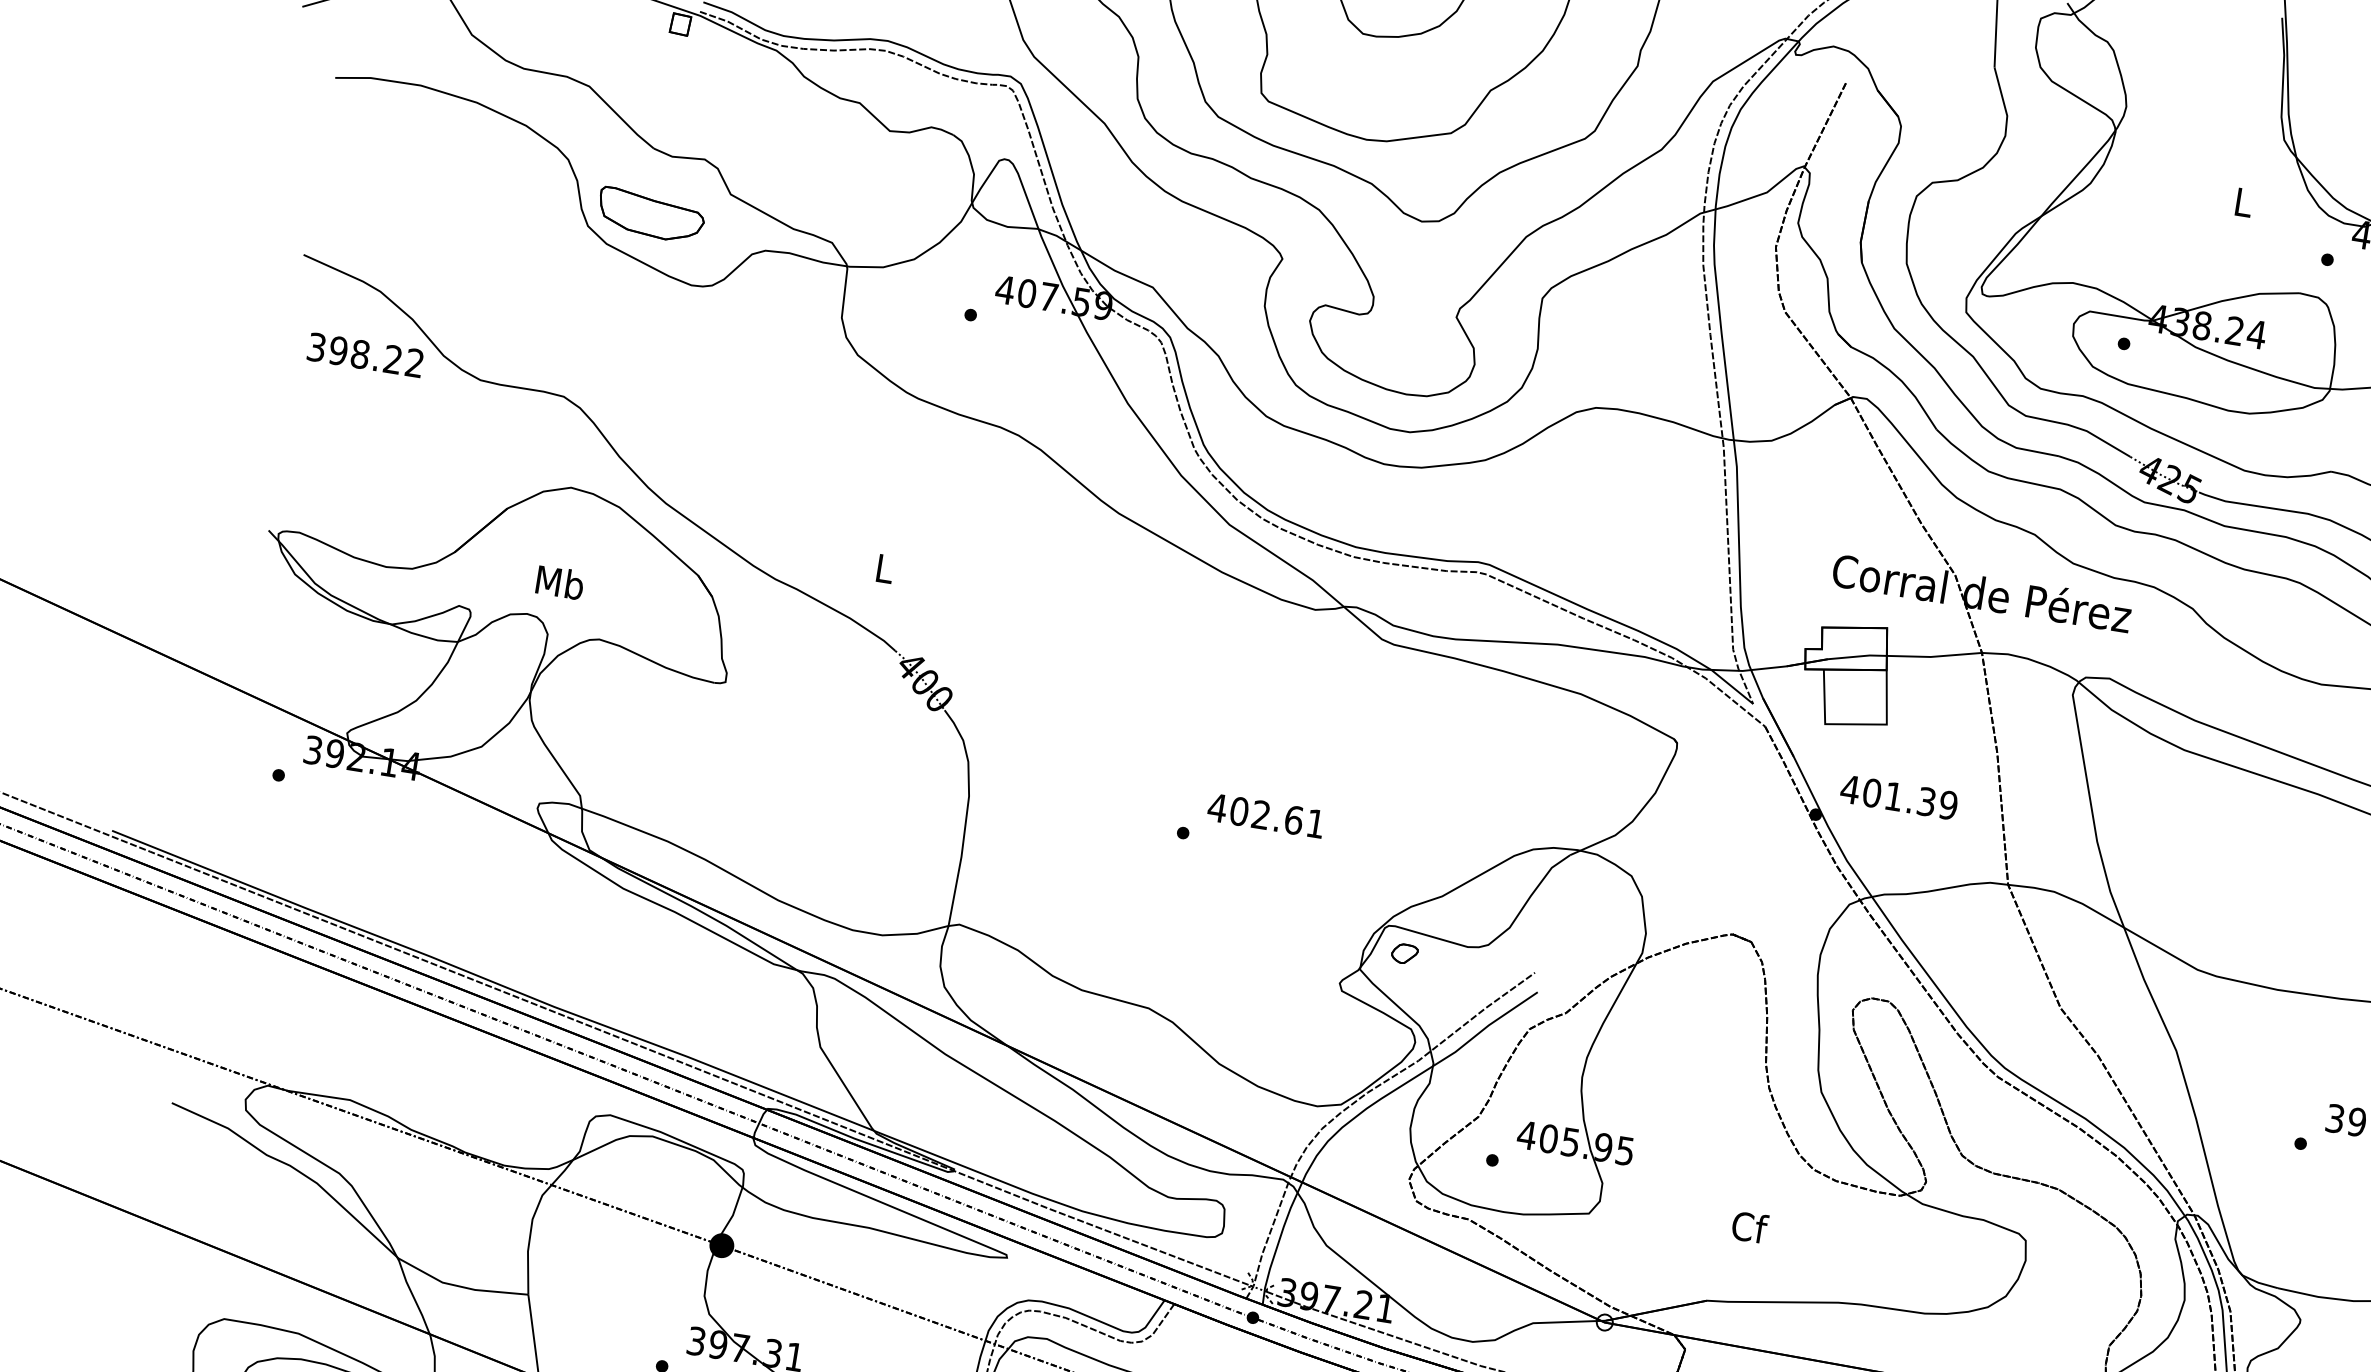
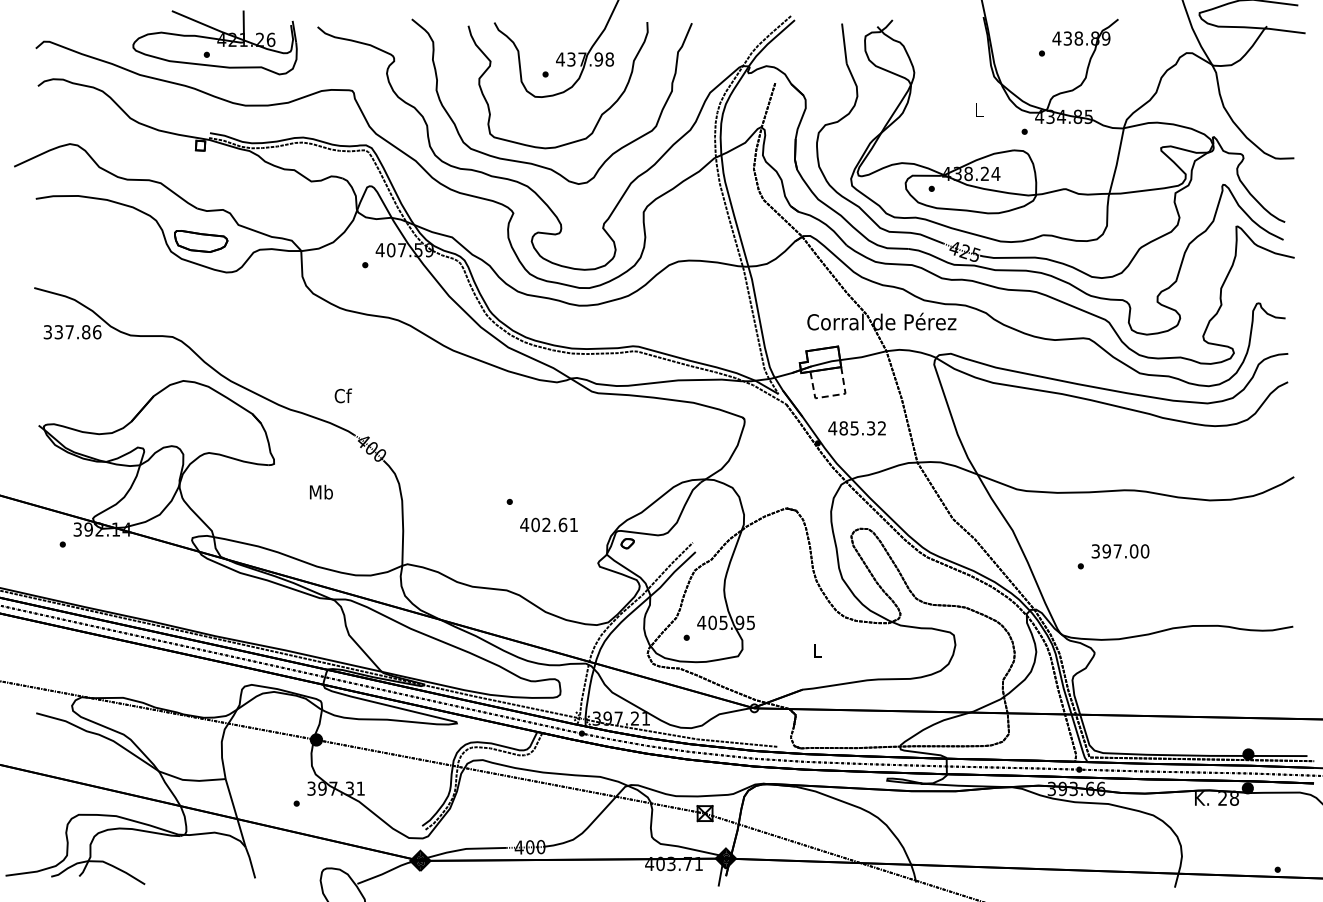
text: (375, 357) -> (77, 332), 398.22 -> 337.86
text: (885, 567) -> (343, 395), L -> Cf
text: (560, 581) -> (321, 491), moved
line: (1853, 725) -> (829, 396), solid -> dashed
text: (1909, 799) -> (862, 428), 401.39 -> 485.32
text: (1265, 814) -> (548, 524), moved
text: (1748, 1227) -> (817, 650), Cf -> L

